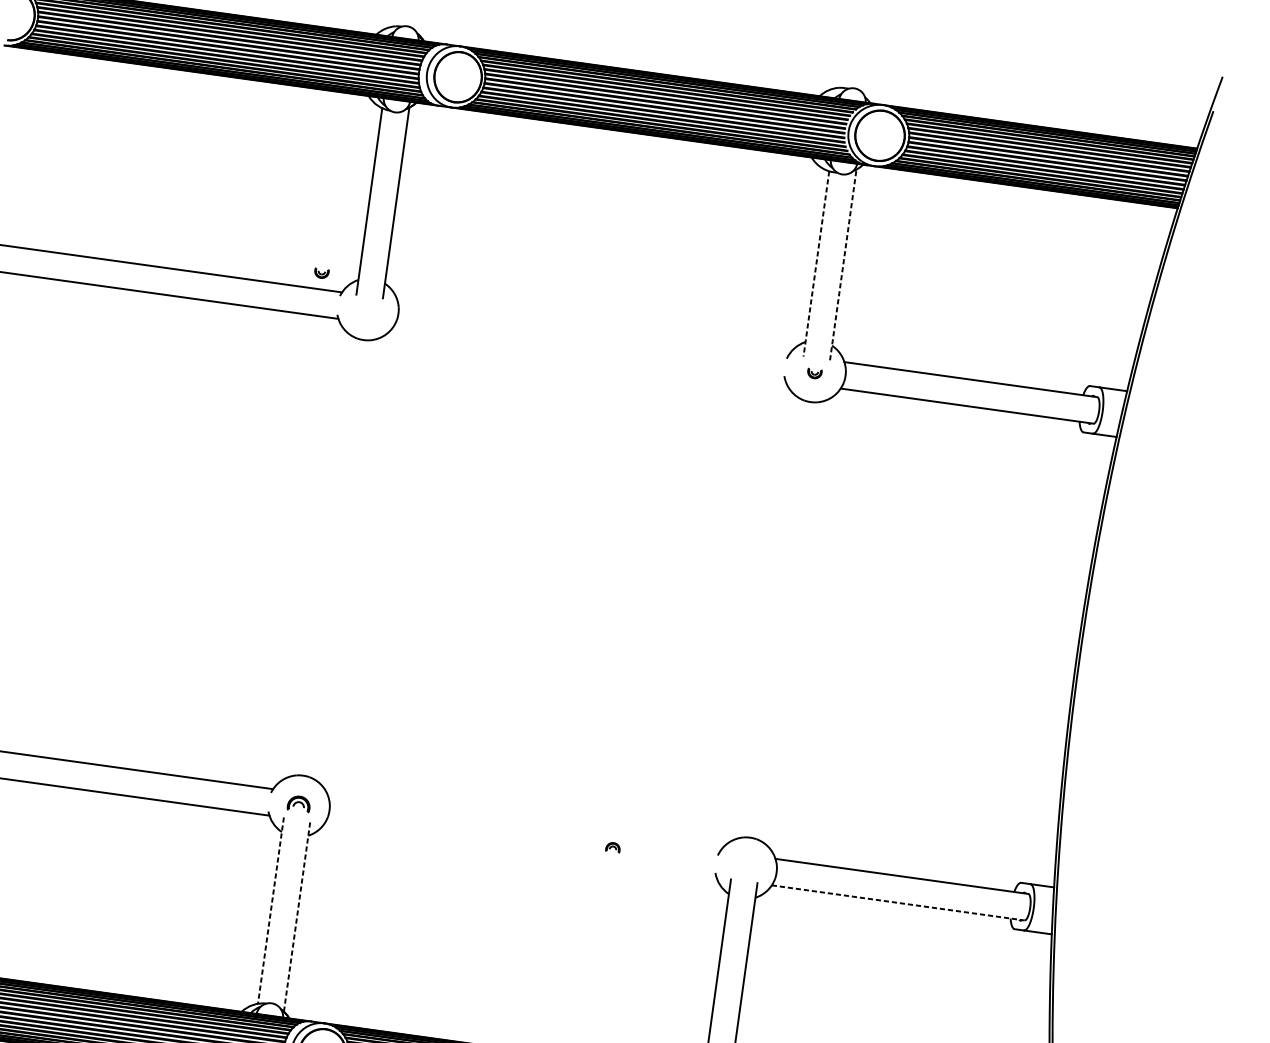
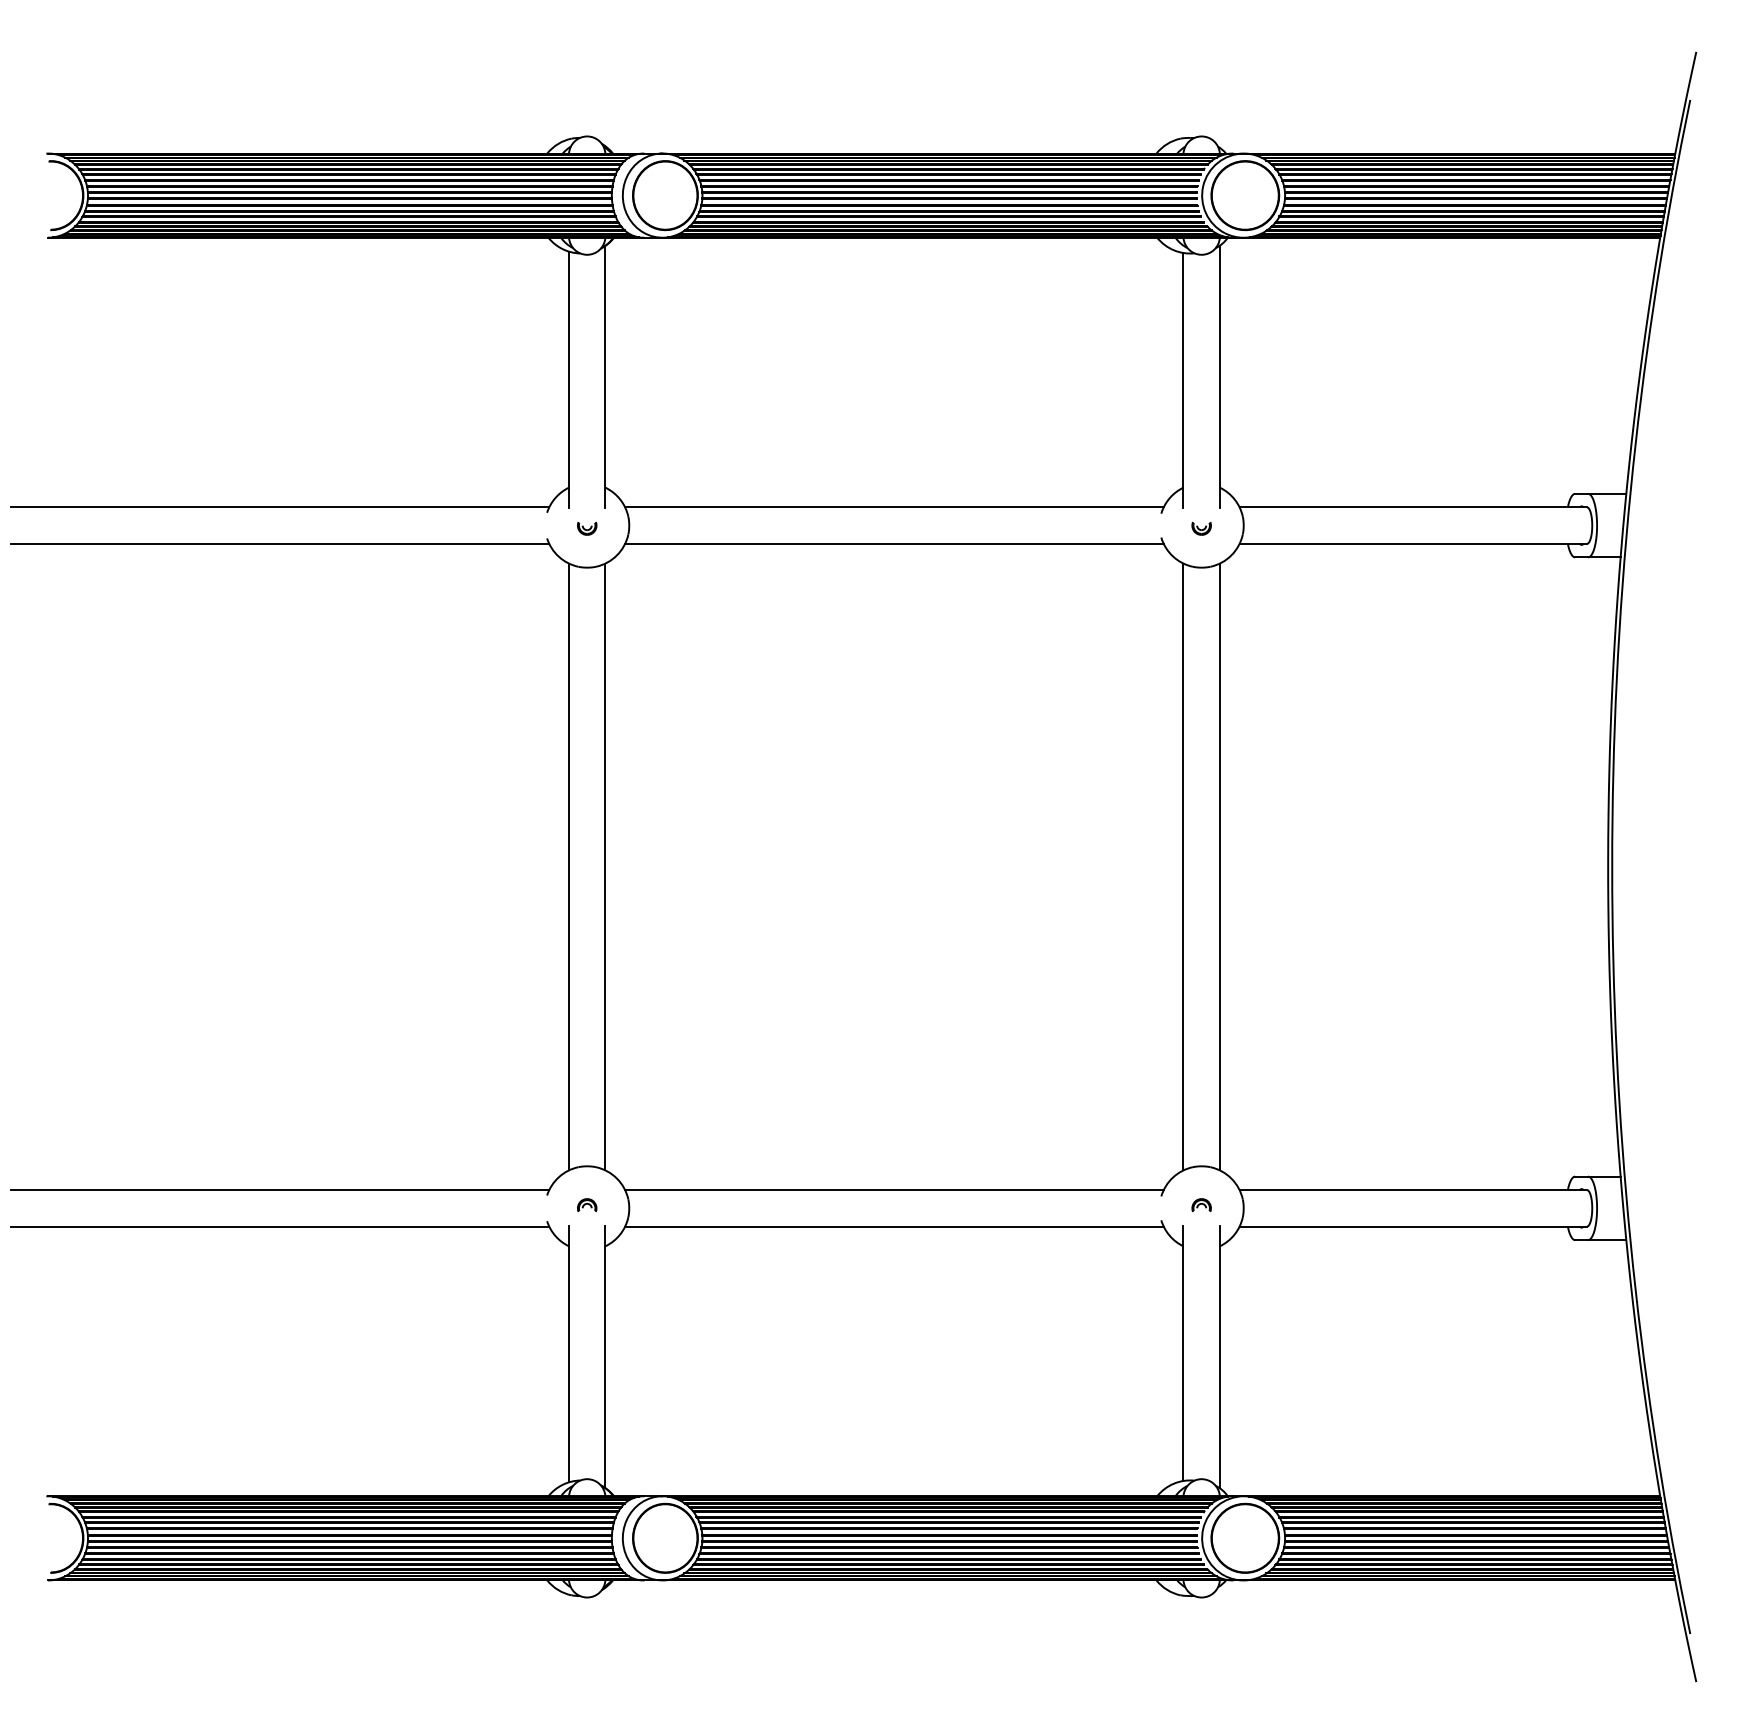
line: (816, 264) -> (1183, 380), dashed -> solid
line: (843, 264) -> (1219, 376), dashed -> solid
part: (321, 273) -> (587, 528), moved
line: (593, 327) -> (894, 507), added
line: (589, 353) -> (894, 543), added
line: (320, 555) -> (569, 866), added
line: (346, 559) -> (605, 866), added
line: (767, 617) -> (1183, 866), added
line: (793, 621) -> (1219, 866), added
part: (299, 804) -> (587, 1205), size x0.62
line: (524, 824) -> (894, 1190), added
part: (613, 847) -> (1201, 1205), moved
line: (520, 850) -> (894, 1226), added
line: (898, 902) -> (1413, 1226), dashed -> solid
line: (271, 910) -> (569, 1354), dashed -> solid
line: (297, 916) -> (605, 1357), dashed -> solid

